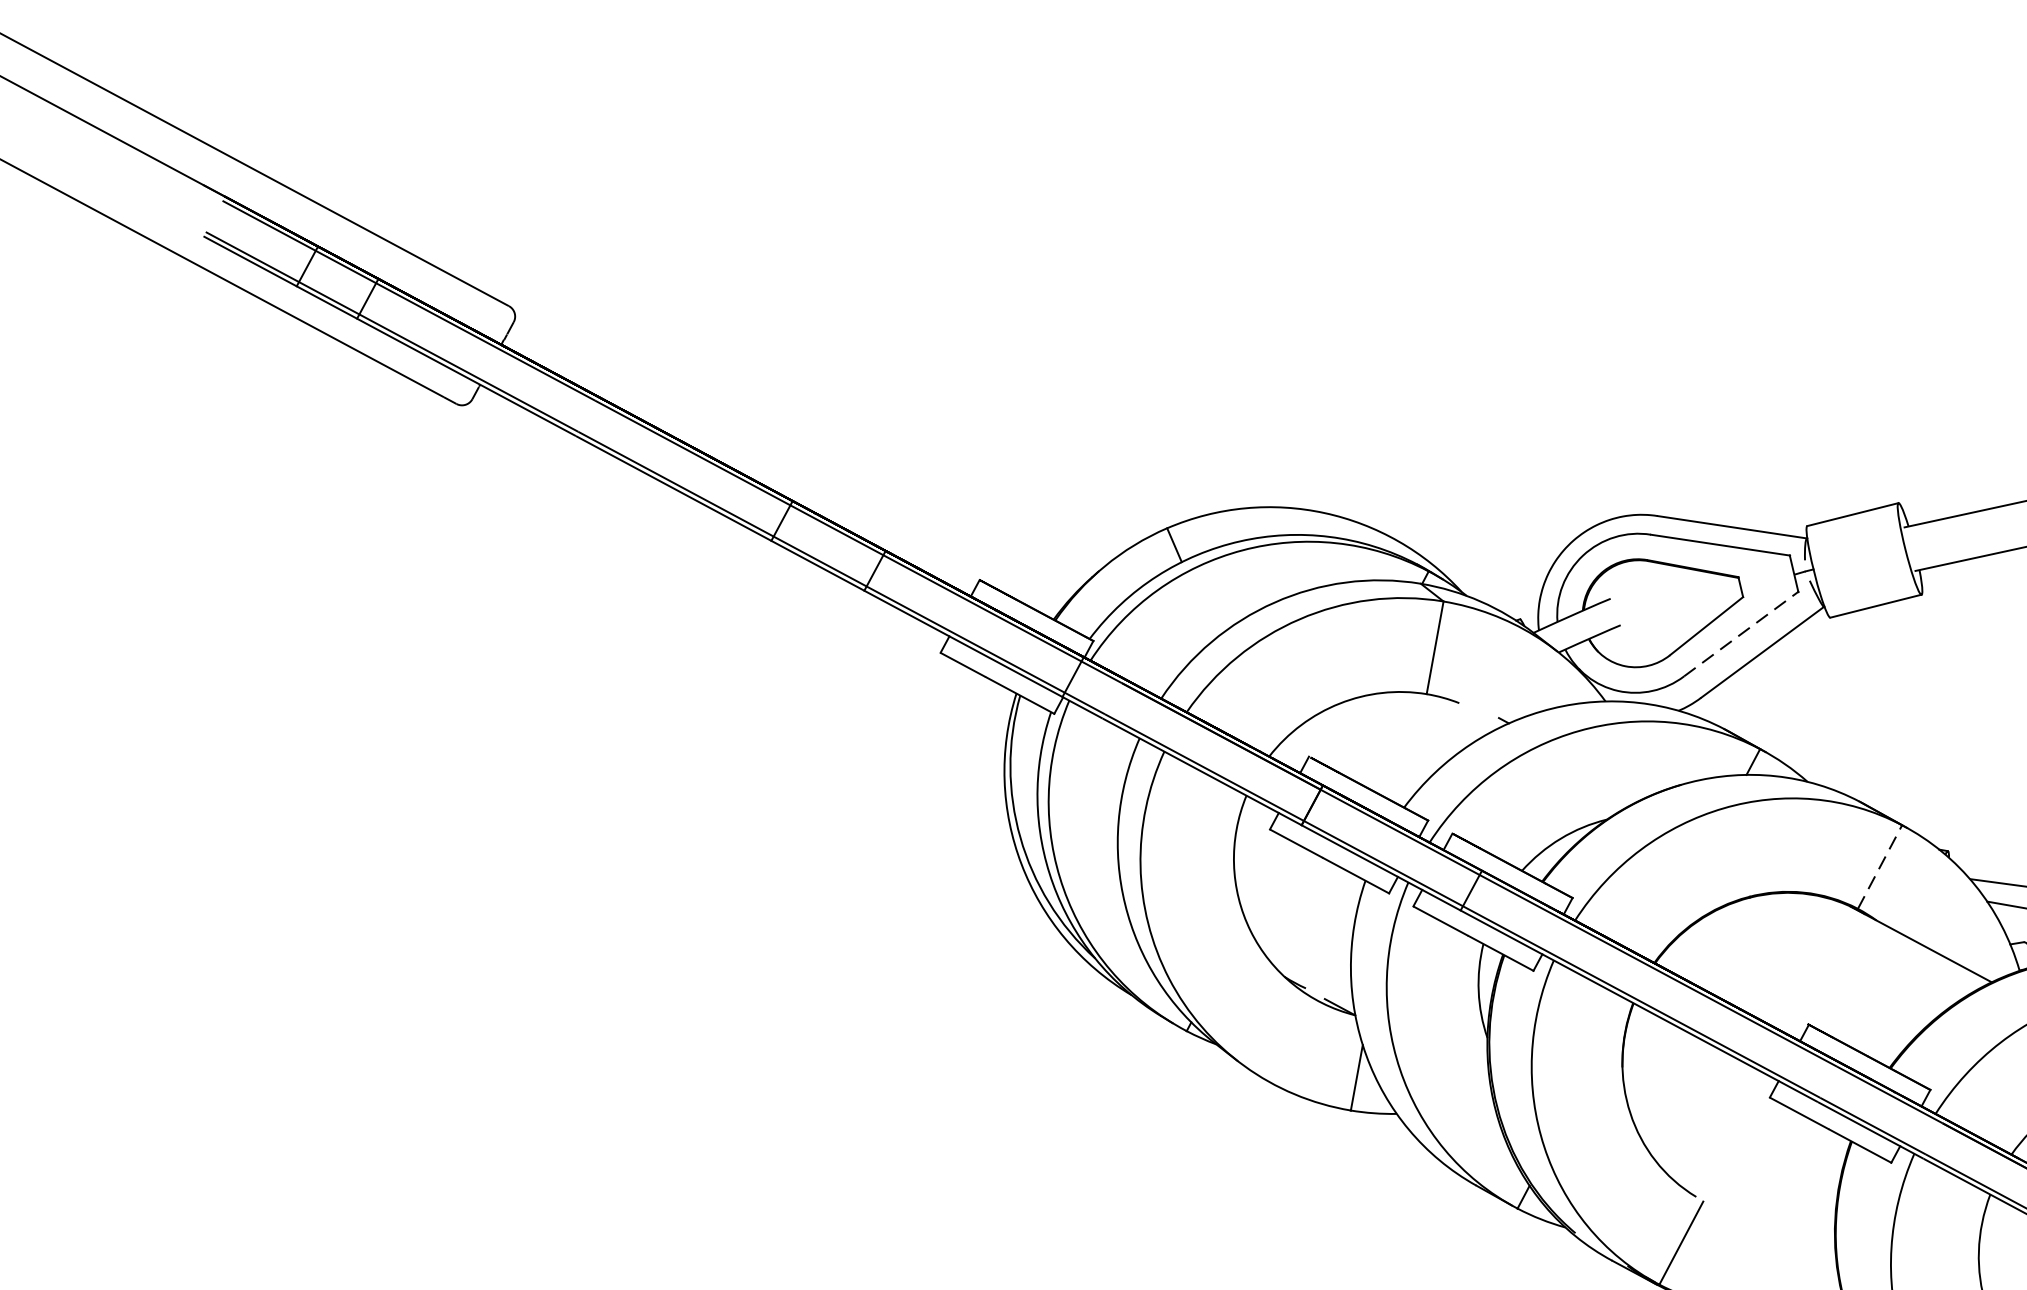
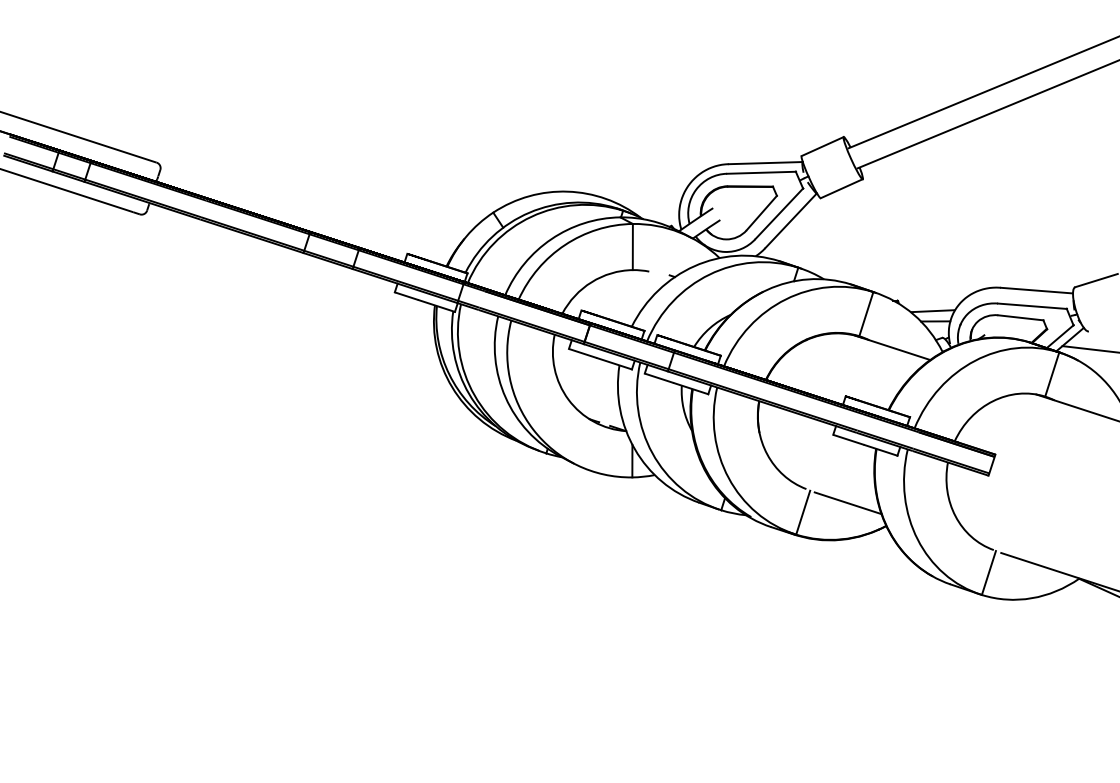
line: (1741, 633) -> (779, 213), dashed -> solid
line: (1880, 865) -> (866, 313), dashed -> solid
line: (1773, 1240) -> (847, 503), added

